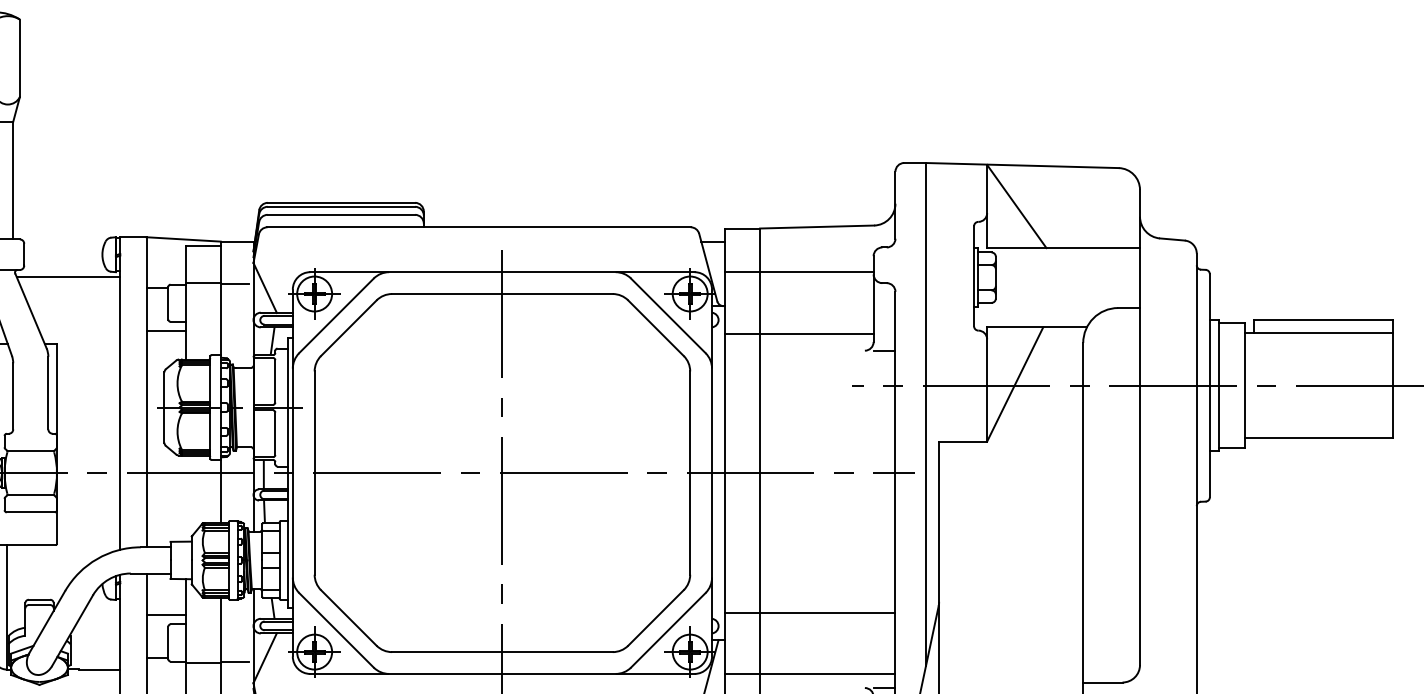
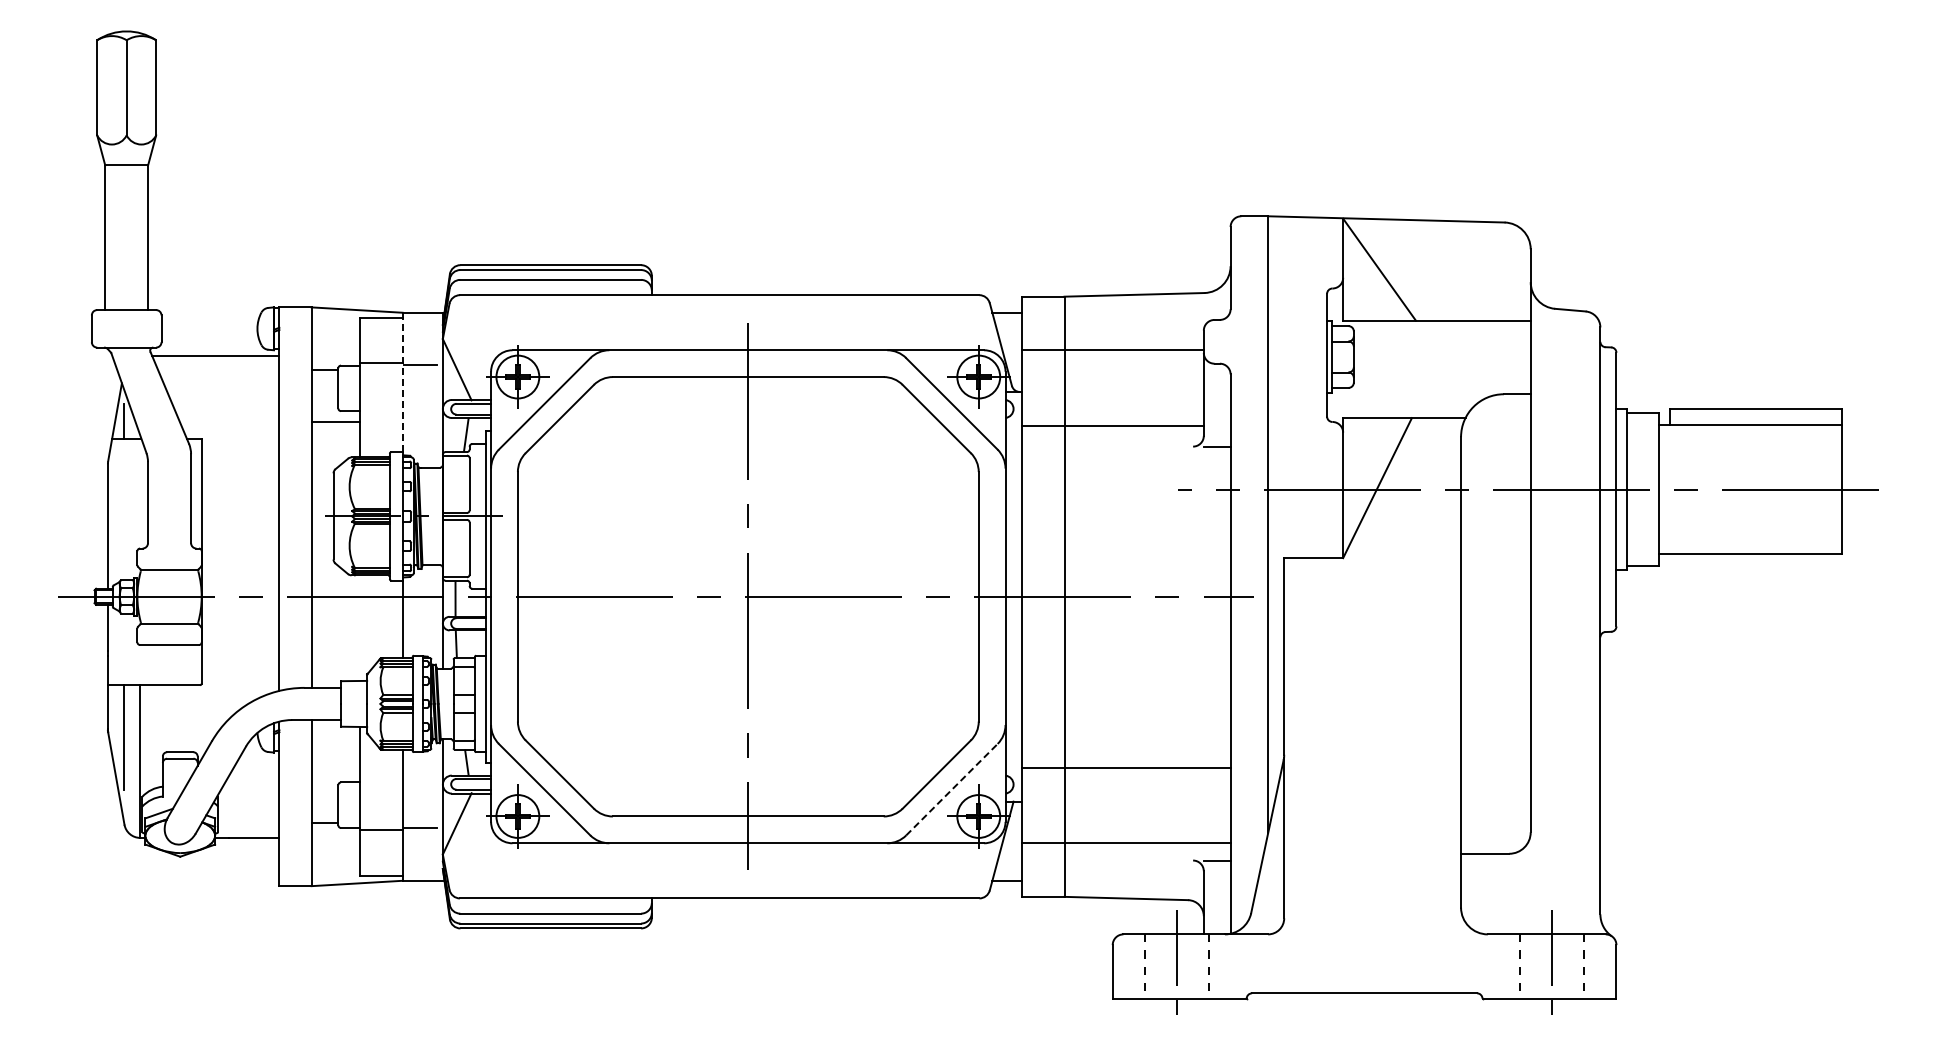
line: (220, 298) -> (402, 382), solid -> dashed
line: (166, 615) -> (335, 771), removed
line: (668, 630) -> (951, 789), solid -> dashed

